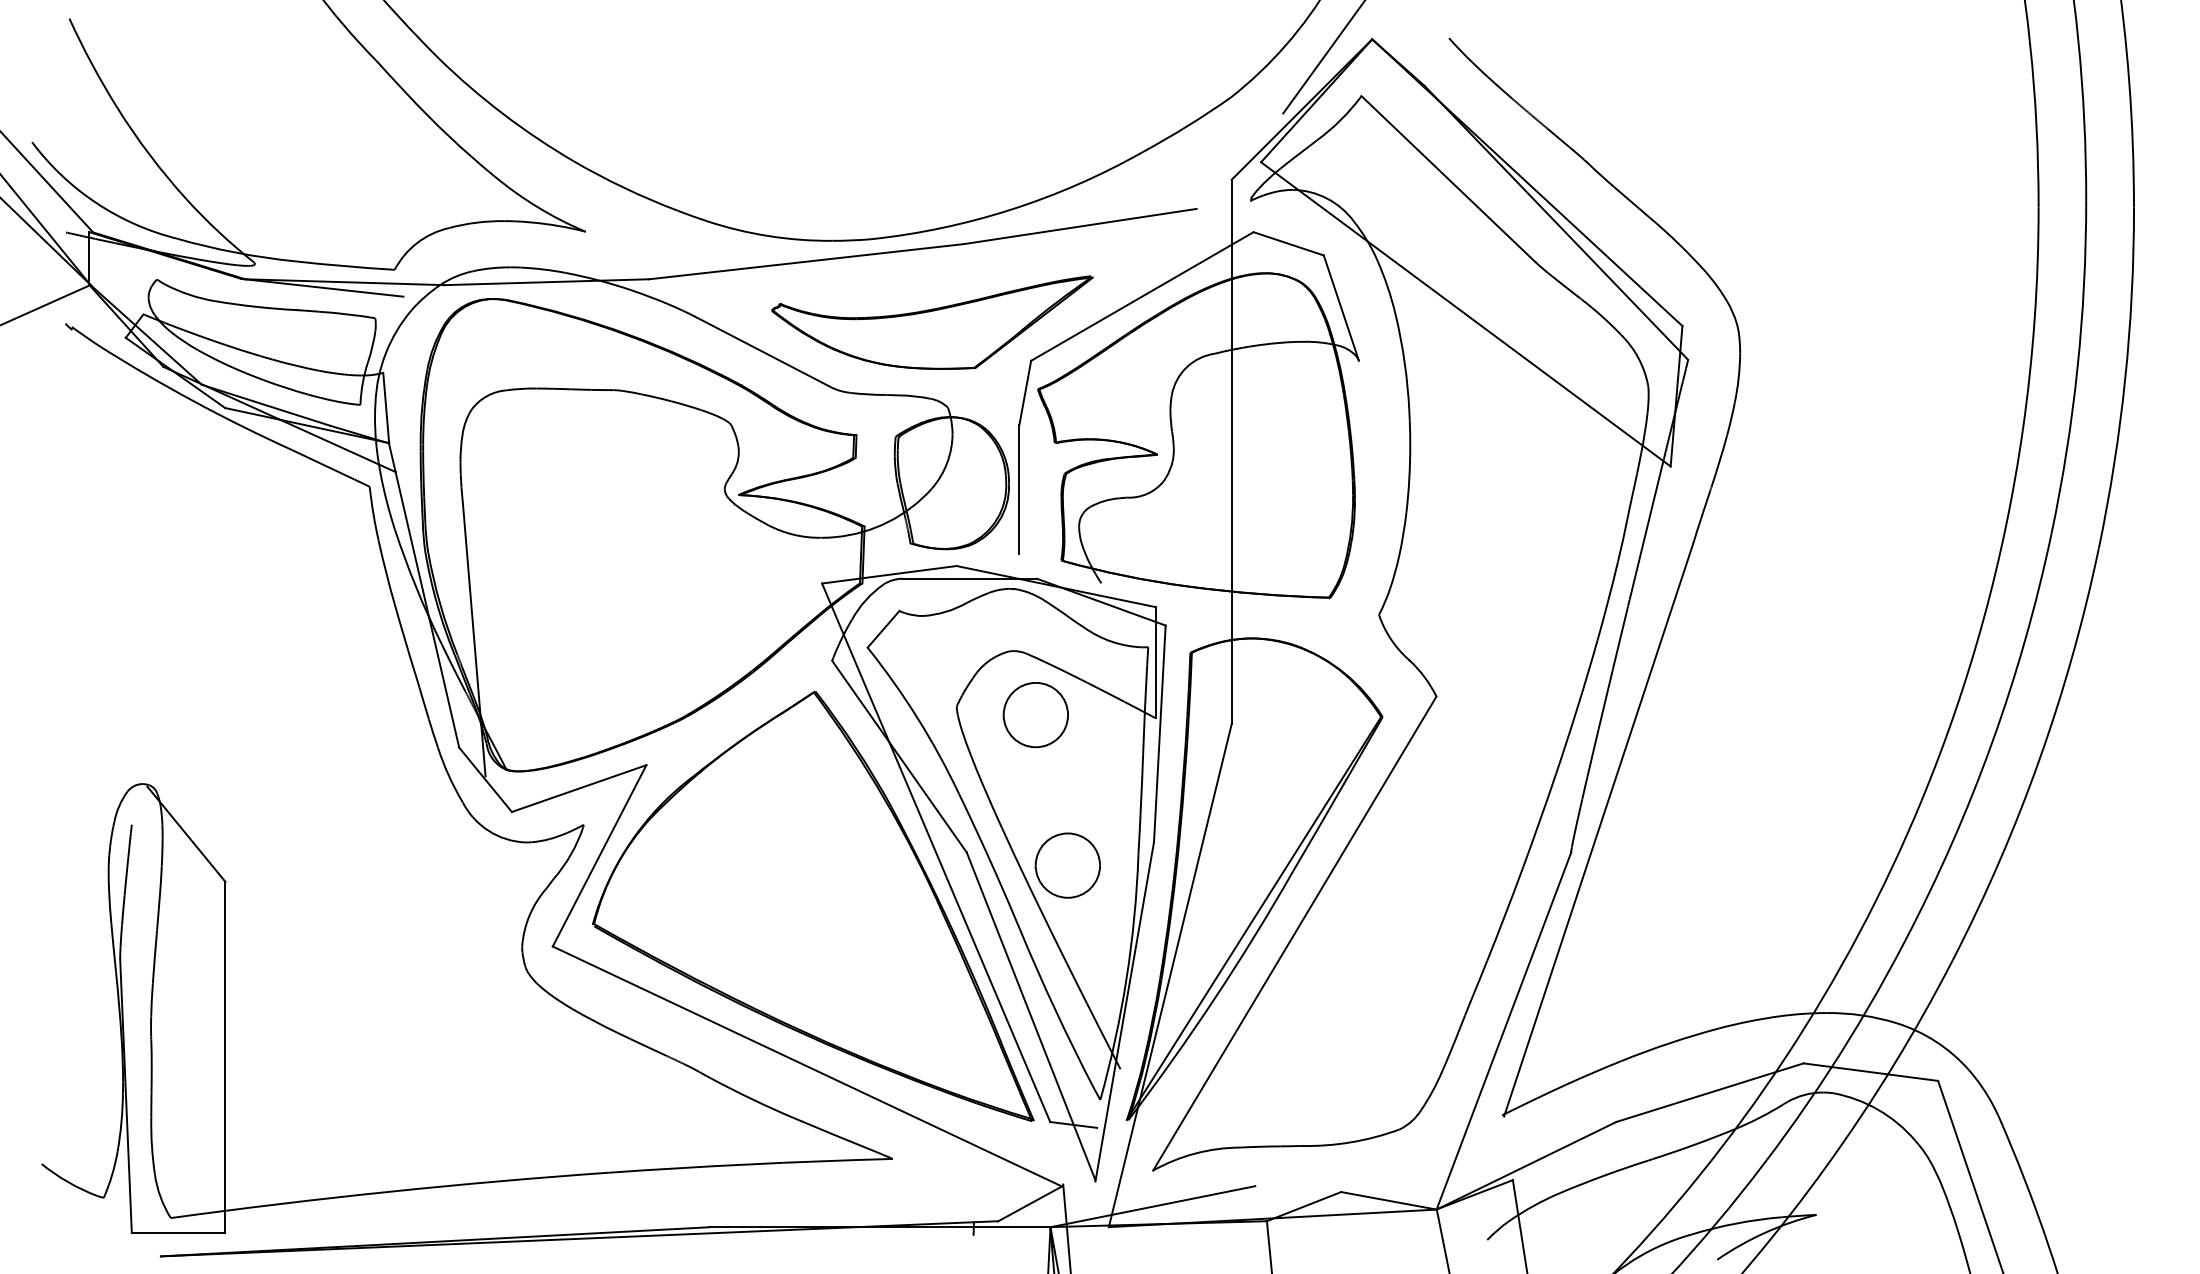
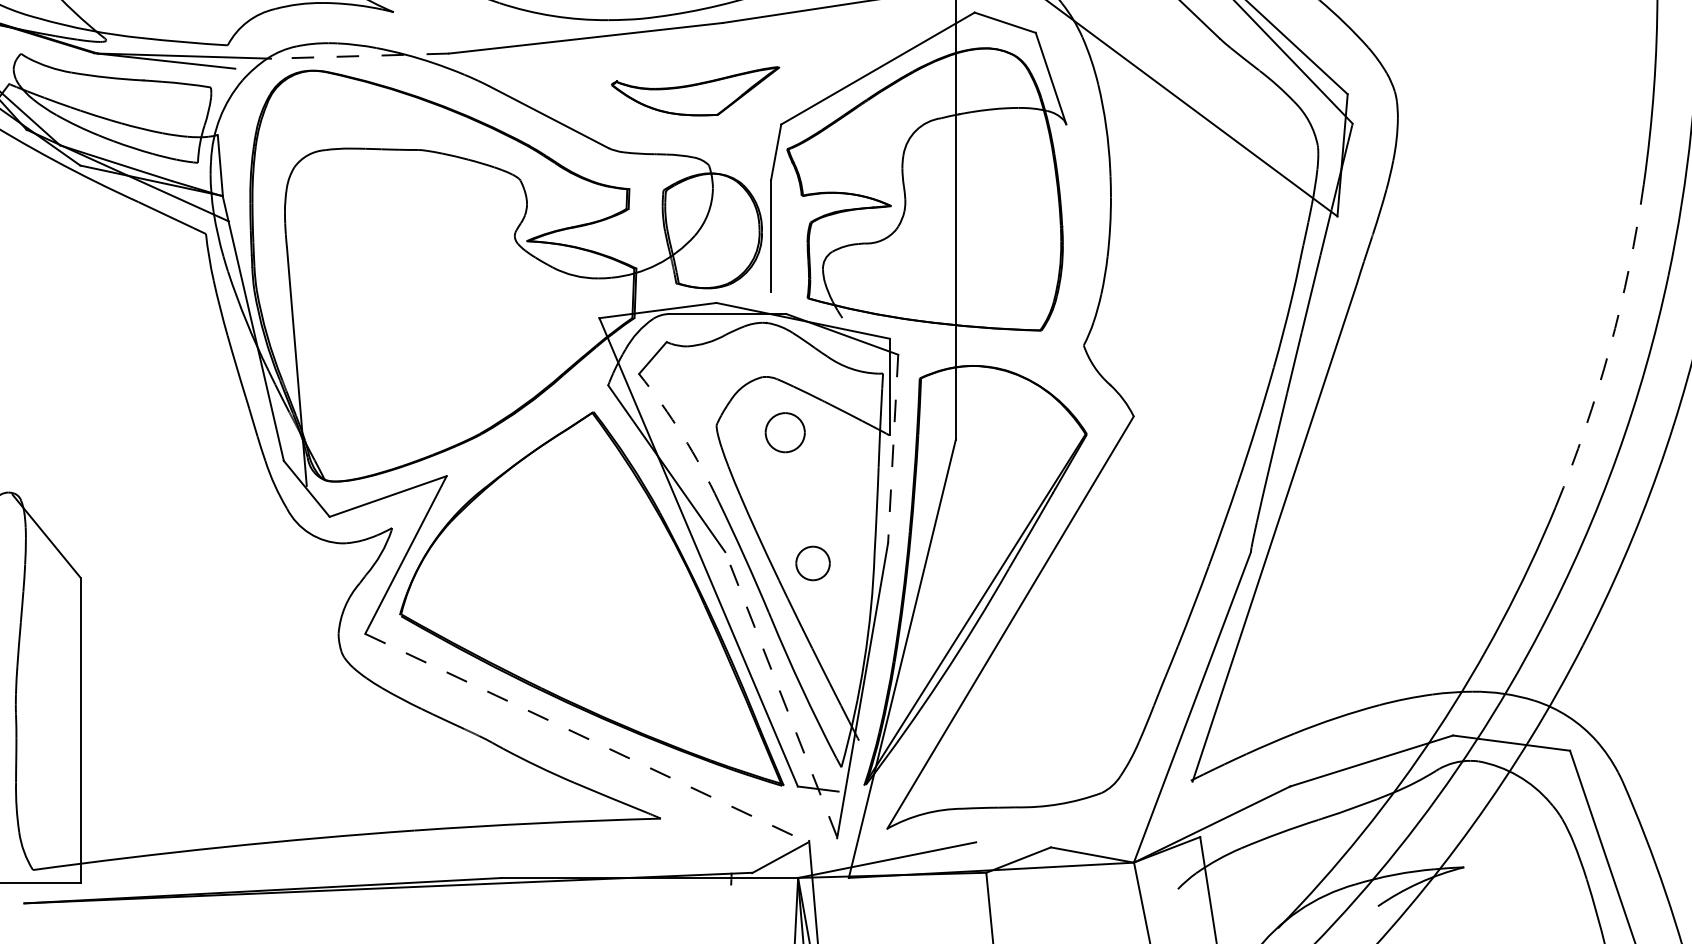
line: (546, 282) -> (359, 56), solid -> dashed
part: (932, 322) -> (695, 91), size x0.6
arc: (1983, 618) -> (1609, 348), solid -> dashed
part: (1035, 715) -> (785, 432), size x0.7
arc: (917, 718) -> (682, 435), solid -> dashed
line: (1159, 734) -> (892, 449), solid -> dashed
part: (1067, 865) -> (812, 563), size x0.6
line: (1030, 1015) -> (780, 693), solid -> dashed
line: (807, 1066) -> (586, 738), solid -> dashed

